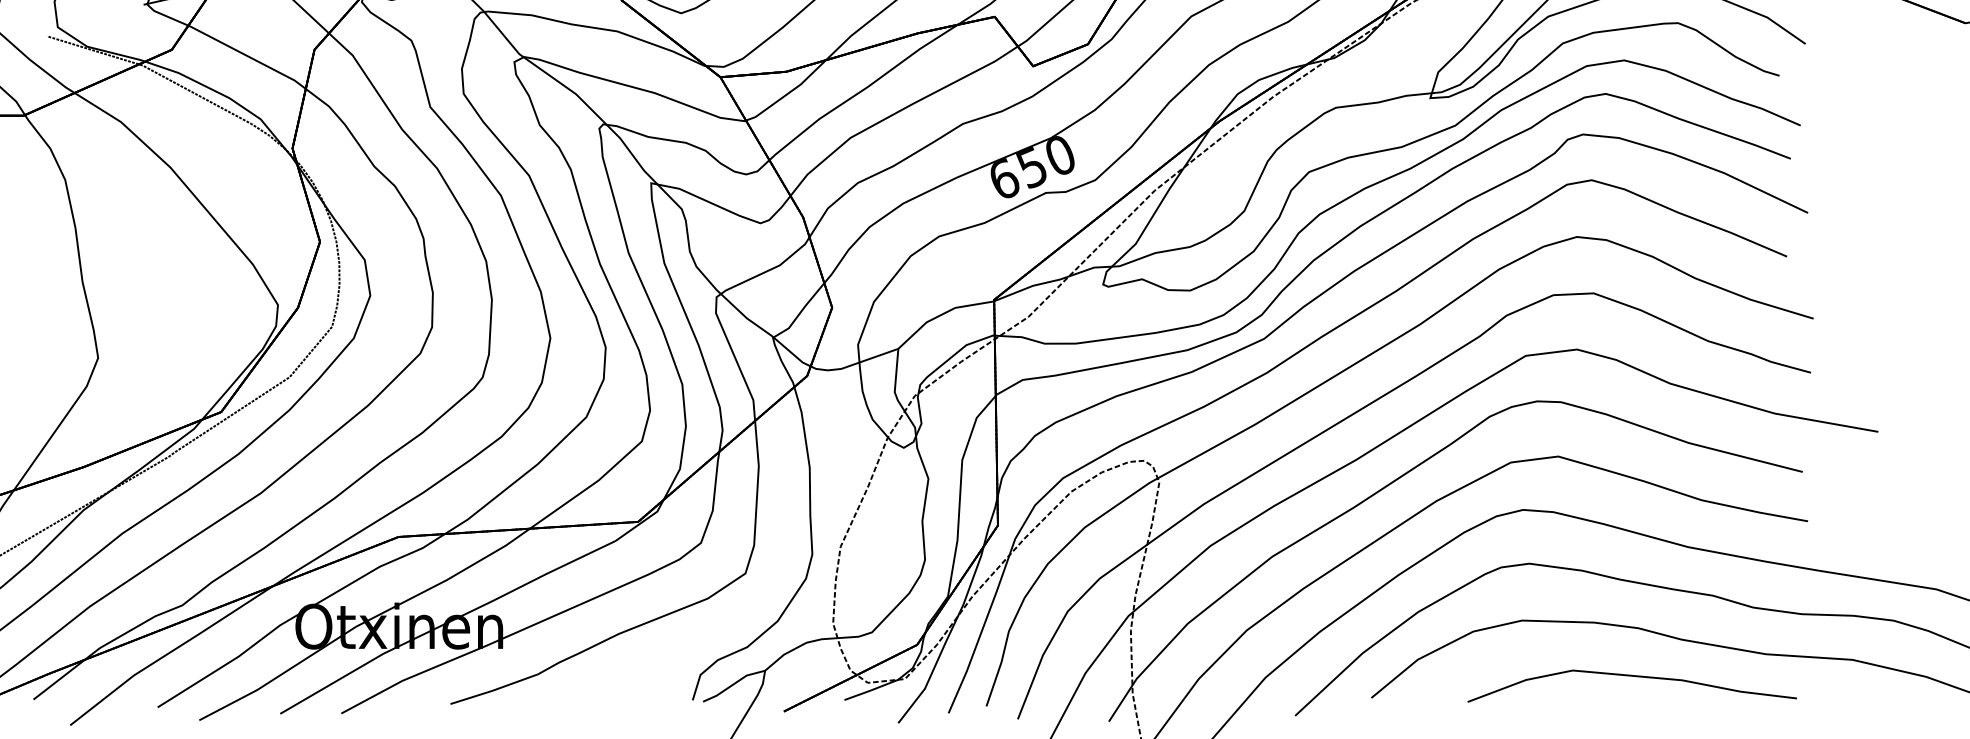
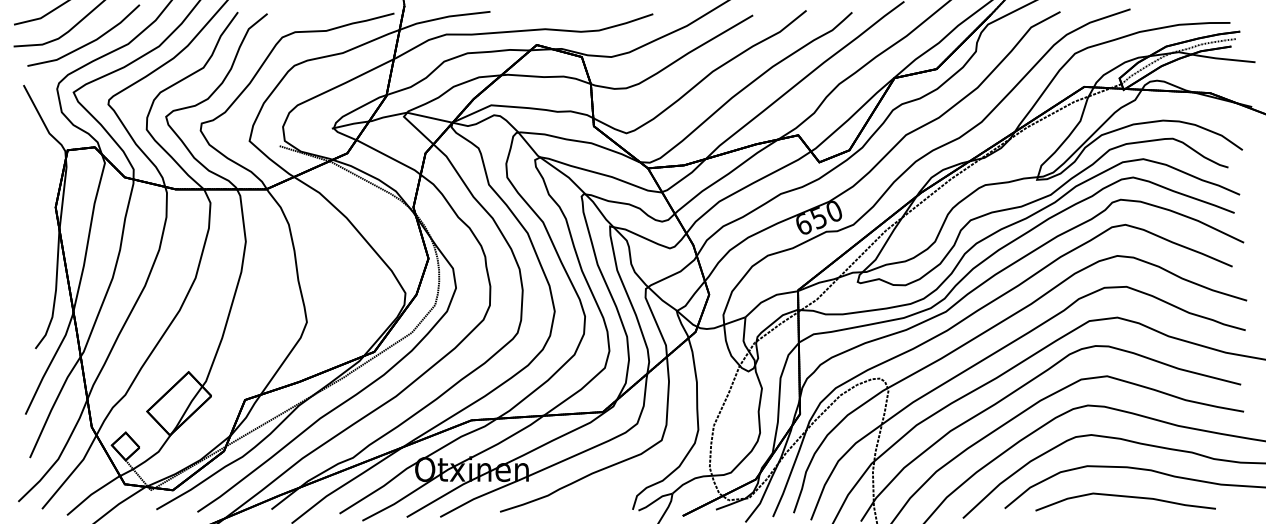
curve: (1631, 677) -> (1125, 497), moved

